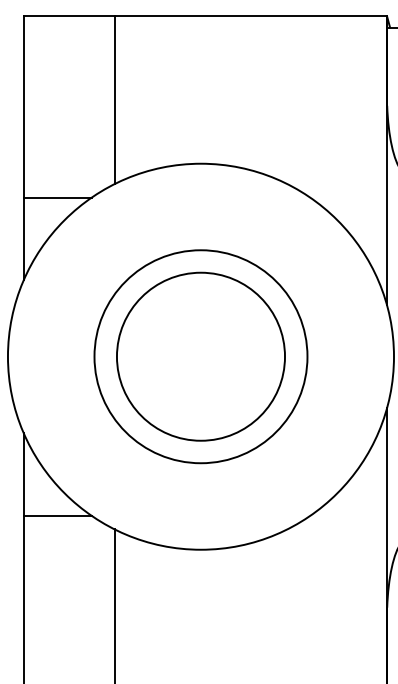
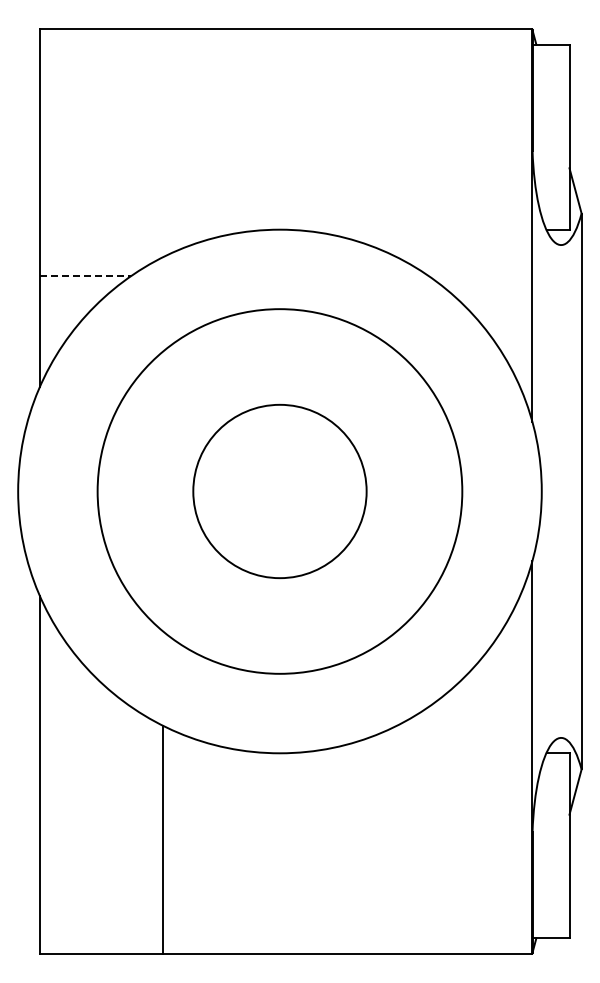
line: (114, 100) -> (162, 143), removed
line: (57, 197) -> (85, 275), solid -> dashed
circle: (200, 356) -> (279, 491), size x0.6
circle: (200, 356) -> (279, 491), size x1.6
line: (57, 515) -> (85, 707), removed

